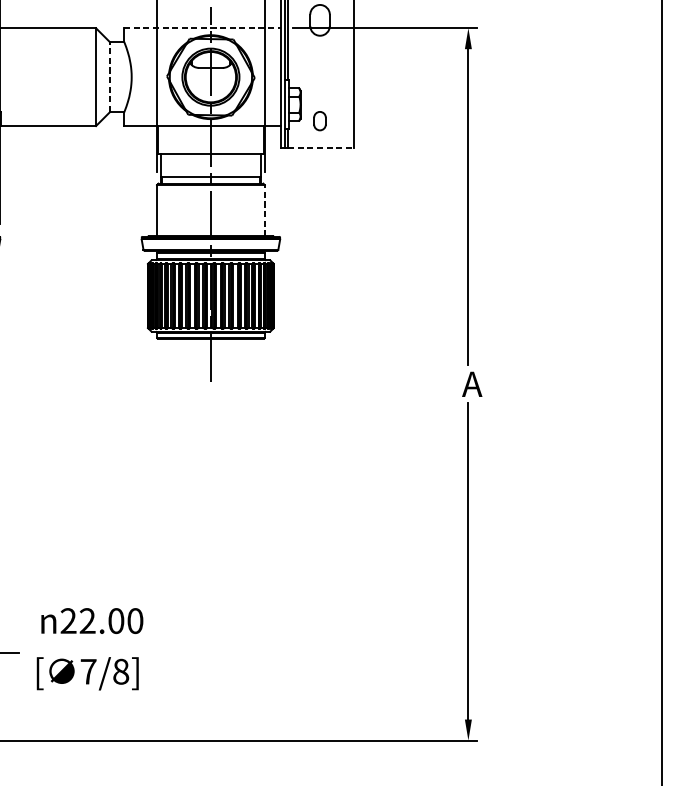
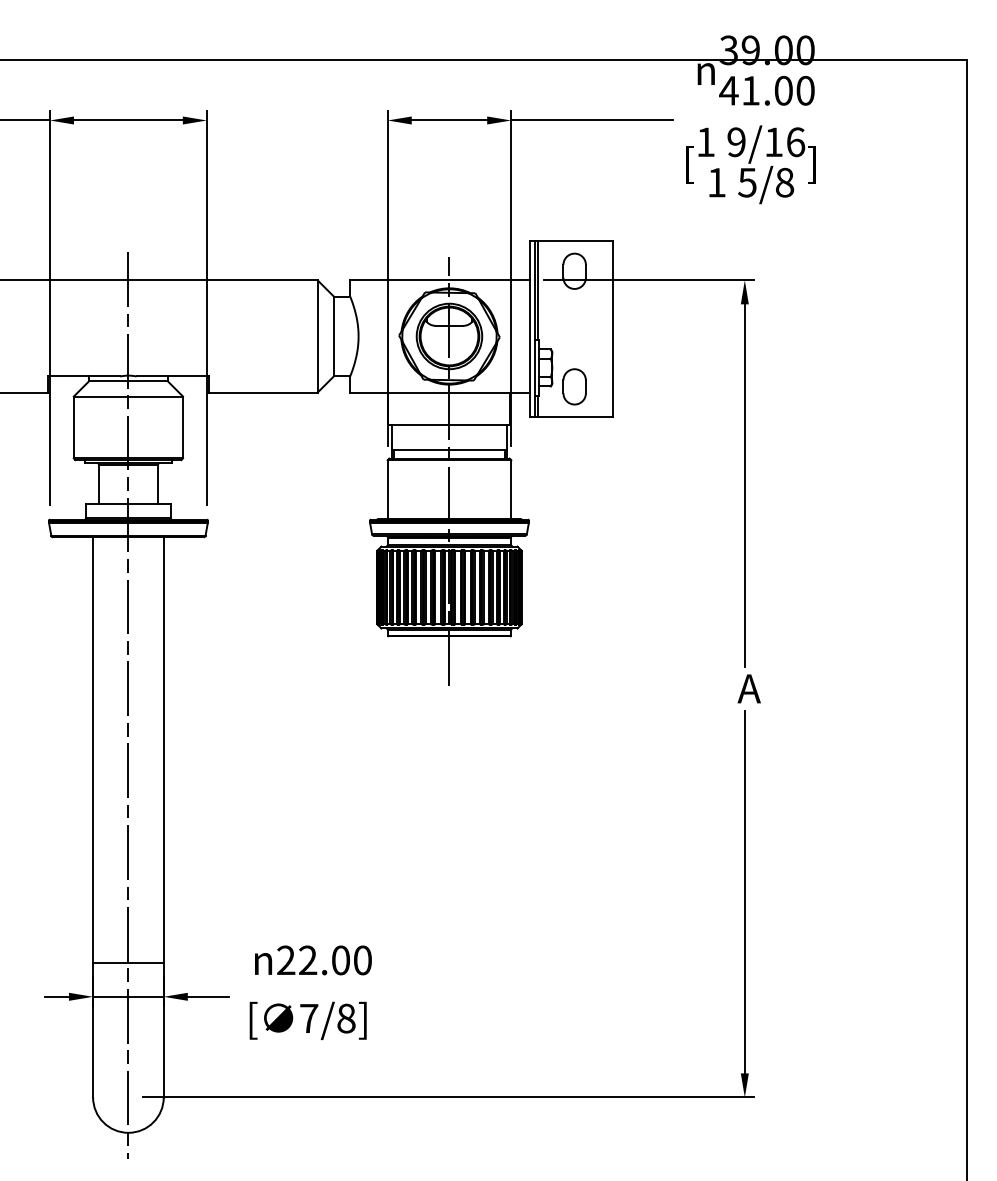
line: (202, 28) -> (439, 280), dashed -> solid
line: (109, 77) -> (333, 336), dashed -> solid
part: (319, 120) -> (574, 386), size x1.67
line: (320, 147) -> (575, 417), dashed -> solid
line: (264, 210) -> (511, 489), dashed -> solid

